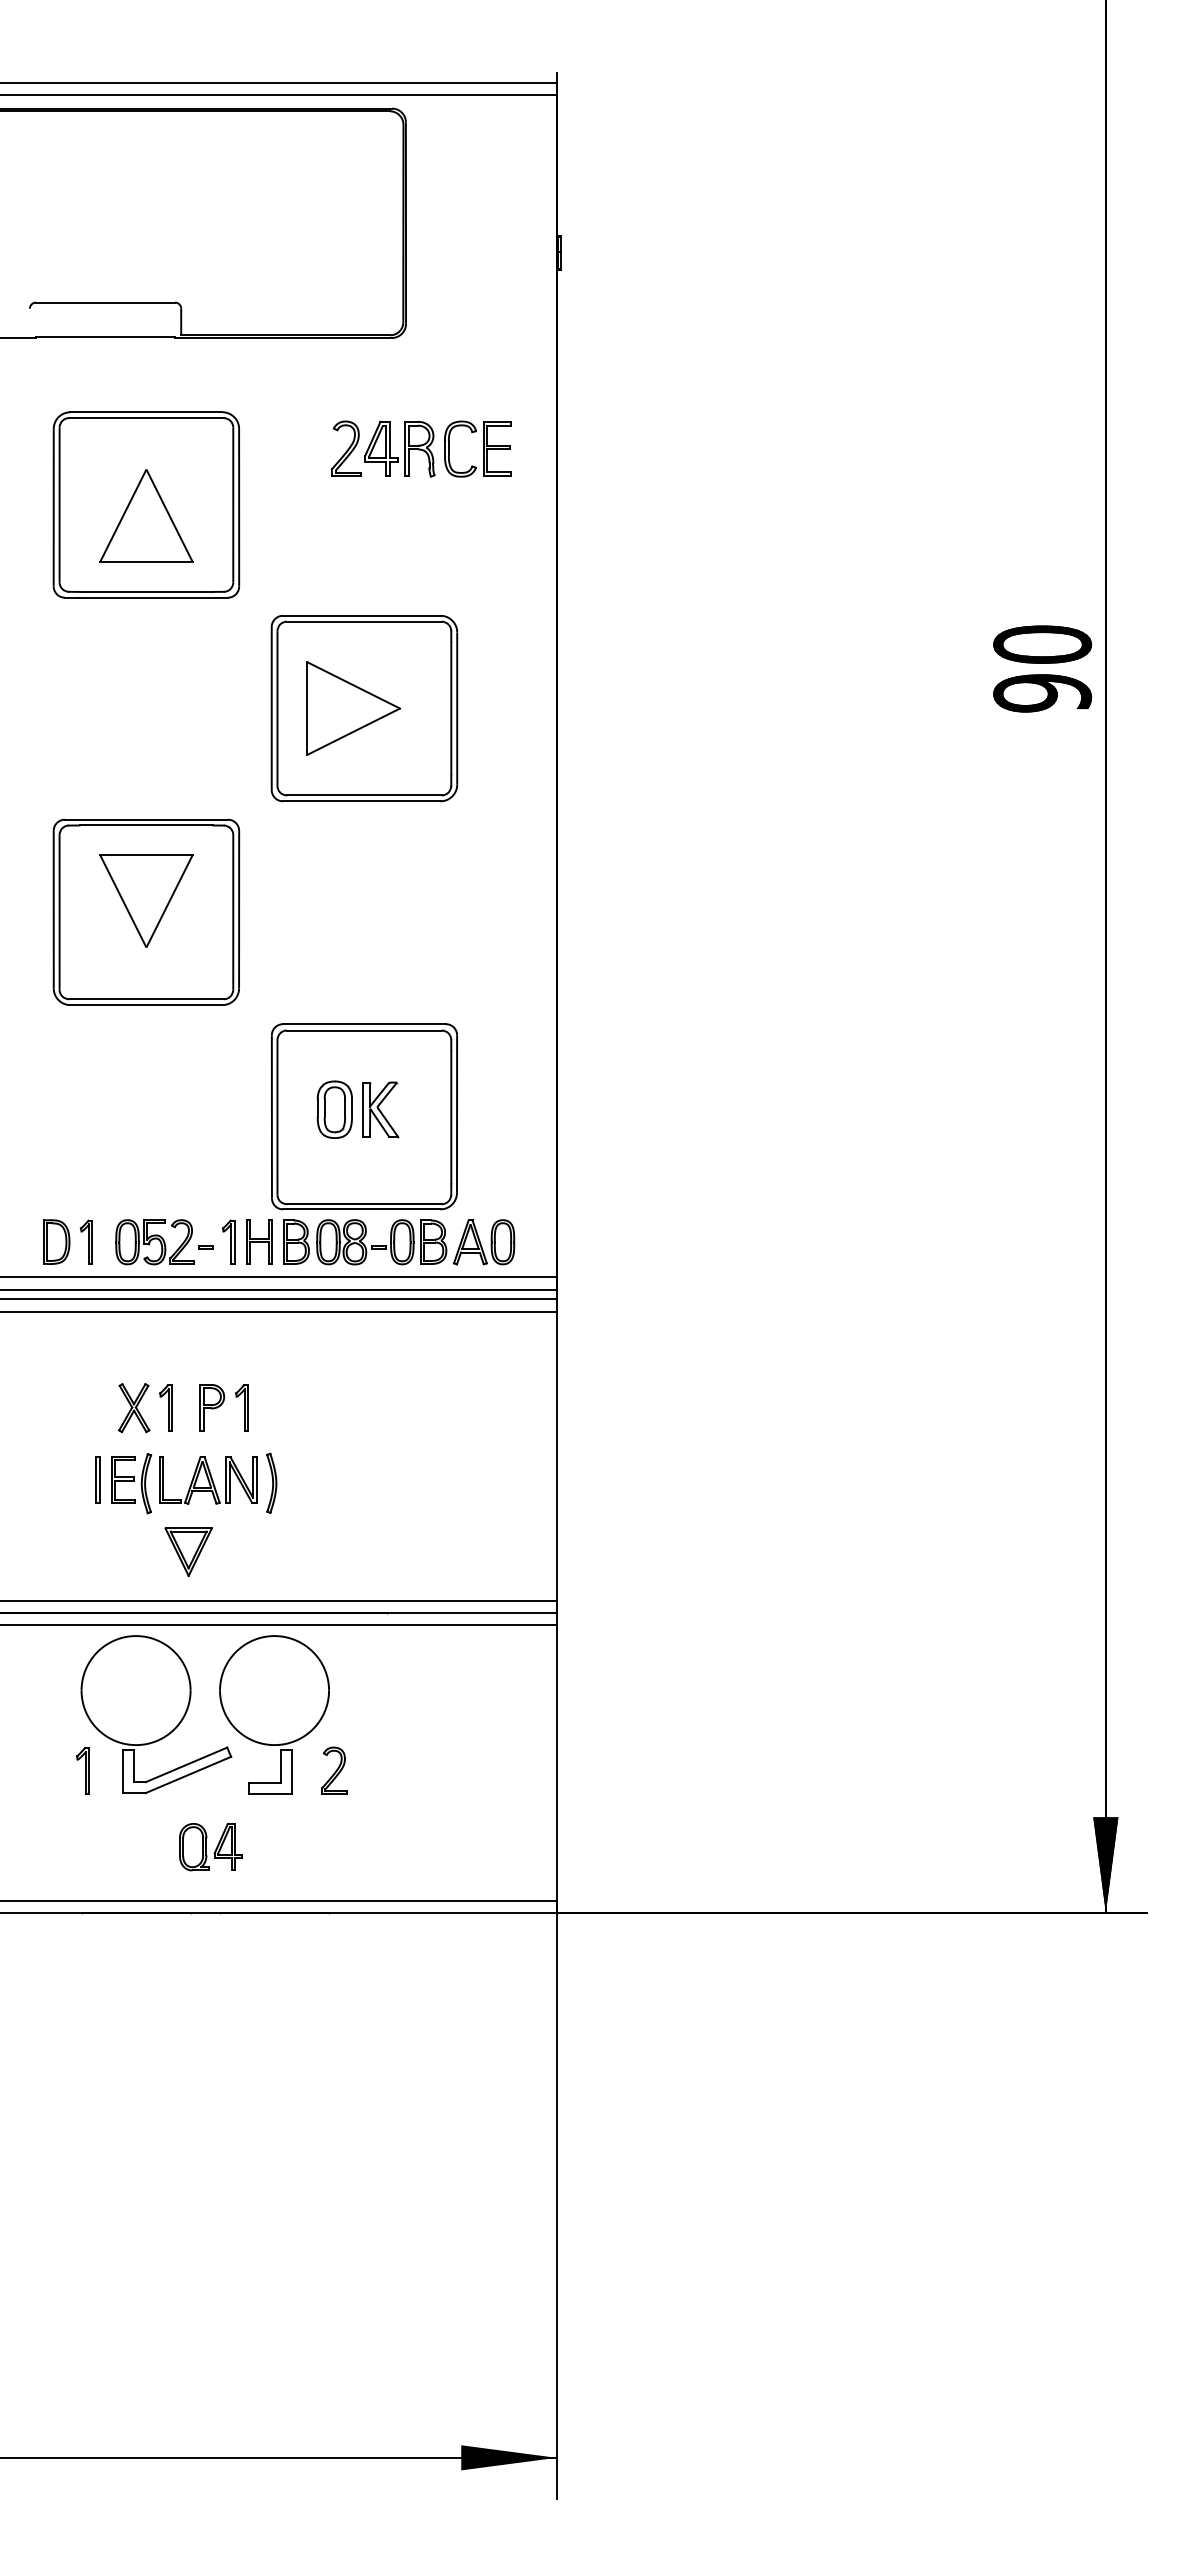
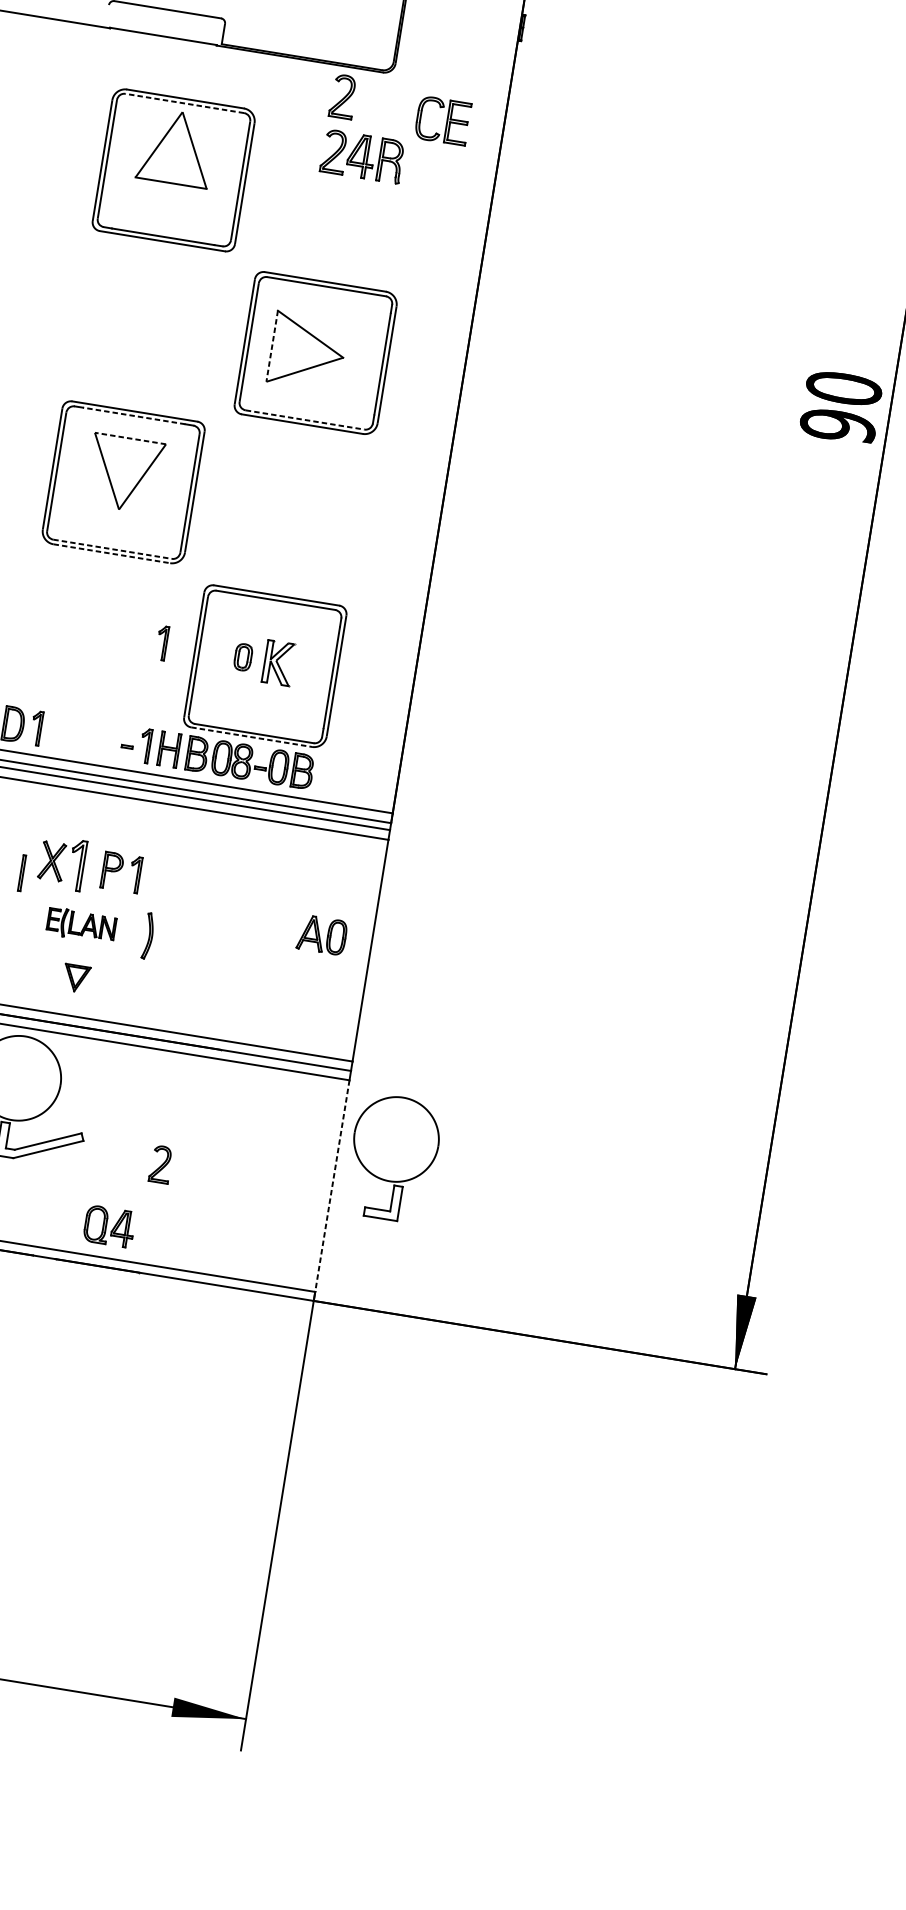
part: (345, 376) -> (342, 96), added
line: (145, 418) -> (184, 103), solid -> dashed
part: (477, 448) -> (442, 120), moved
part: (146, 515) -> (176, 147), moved
line: (307, 709) -> (272, 347), solid -> dashed
line: (364, 795) -> (305, 420), solid -> dashed
line: (146, 825) -> (134, 415), solid -> dashed
line: (145, 854) -> (129, 438), solid -> dashed
line: (146, 999) -> (112, 549), solid -> dashed
line: (146, 1005) -> (111, 554), solid -> dashed
part: (228, 1107) -> (162, 642), added
part: (334, 1109) -> (243, 657), size x0.6
line: (361, 1209) -> (251, 737), solid -> dashed
part: (154, 1242) -> (88, 736), removed
part: (484, 1242) -> (322, 935), moved
part: (165, 1407) -> (76, 864), size x1.4
part: (97, 1479) -> (21, 872), moved
part: (184, 1483) -> (81, 925), size x0.6
part: (188, 1551) -> (76, 978), size x0.7
part: (274, 1714) -> (393, 1157), moved
line: (556, 1763) -> (332, 1186), solid -> dashed
part: (210, 1847) -> (109, 1226), moved

